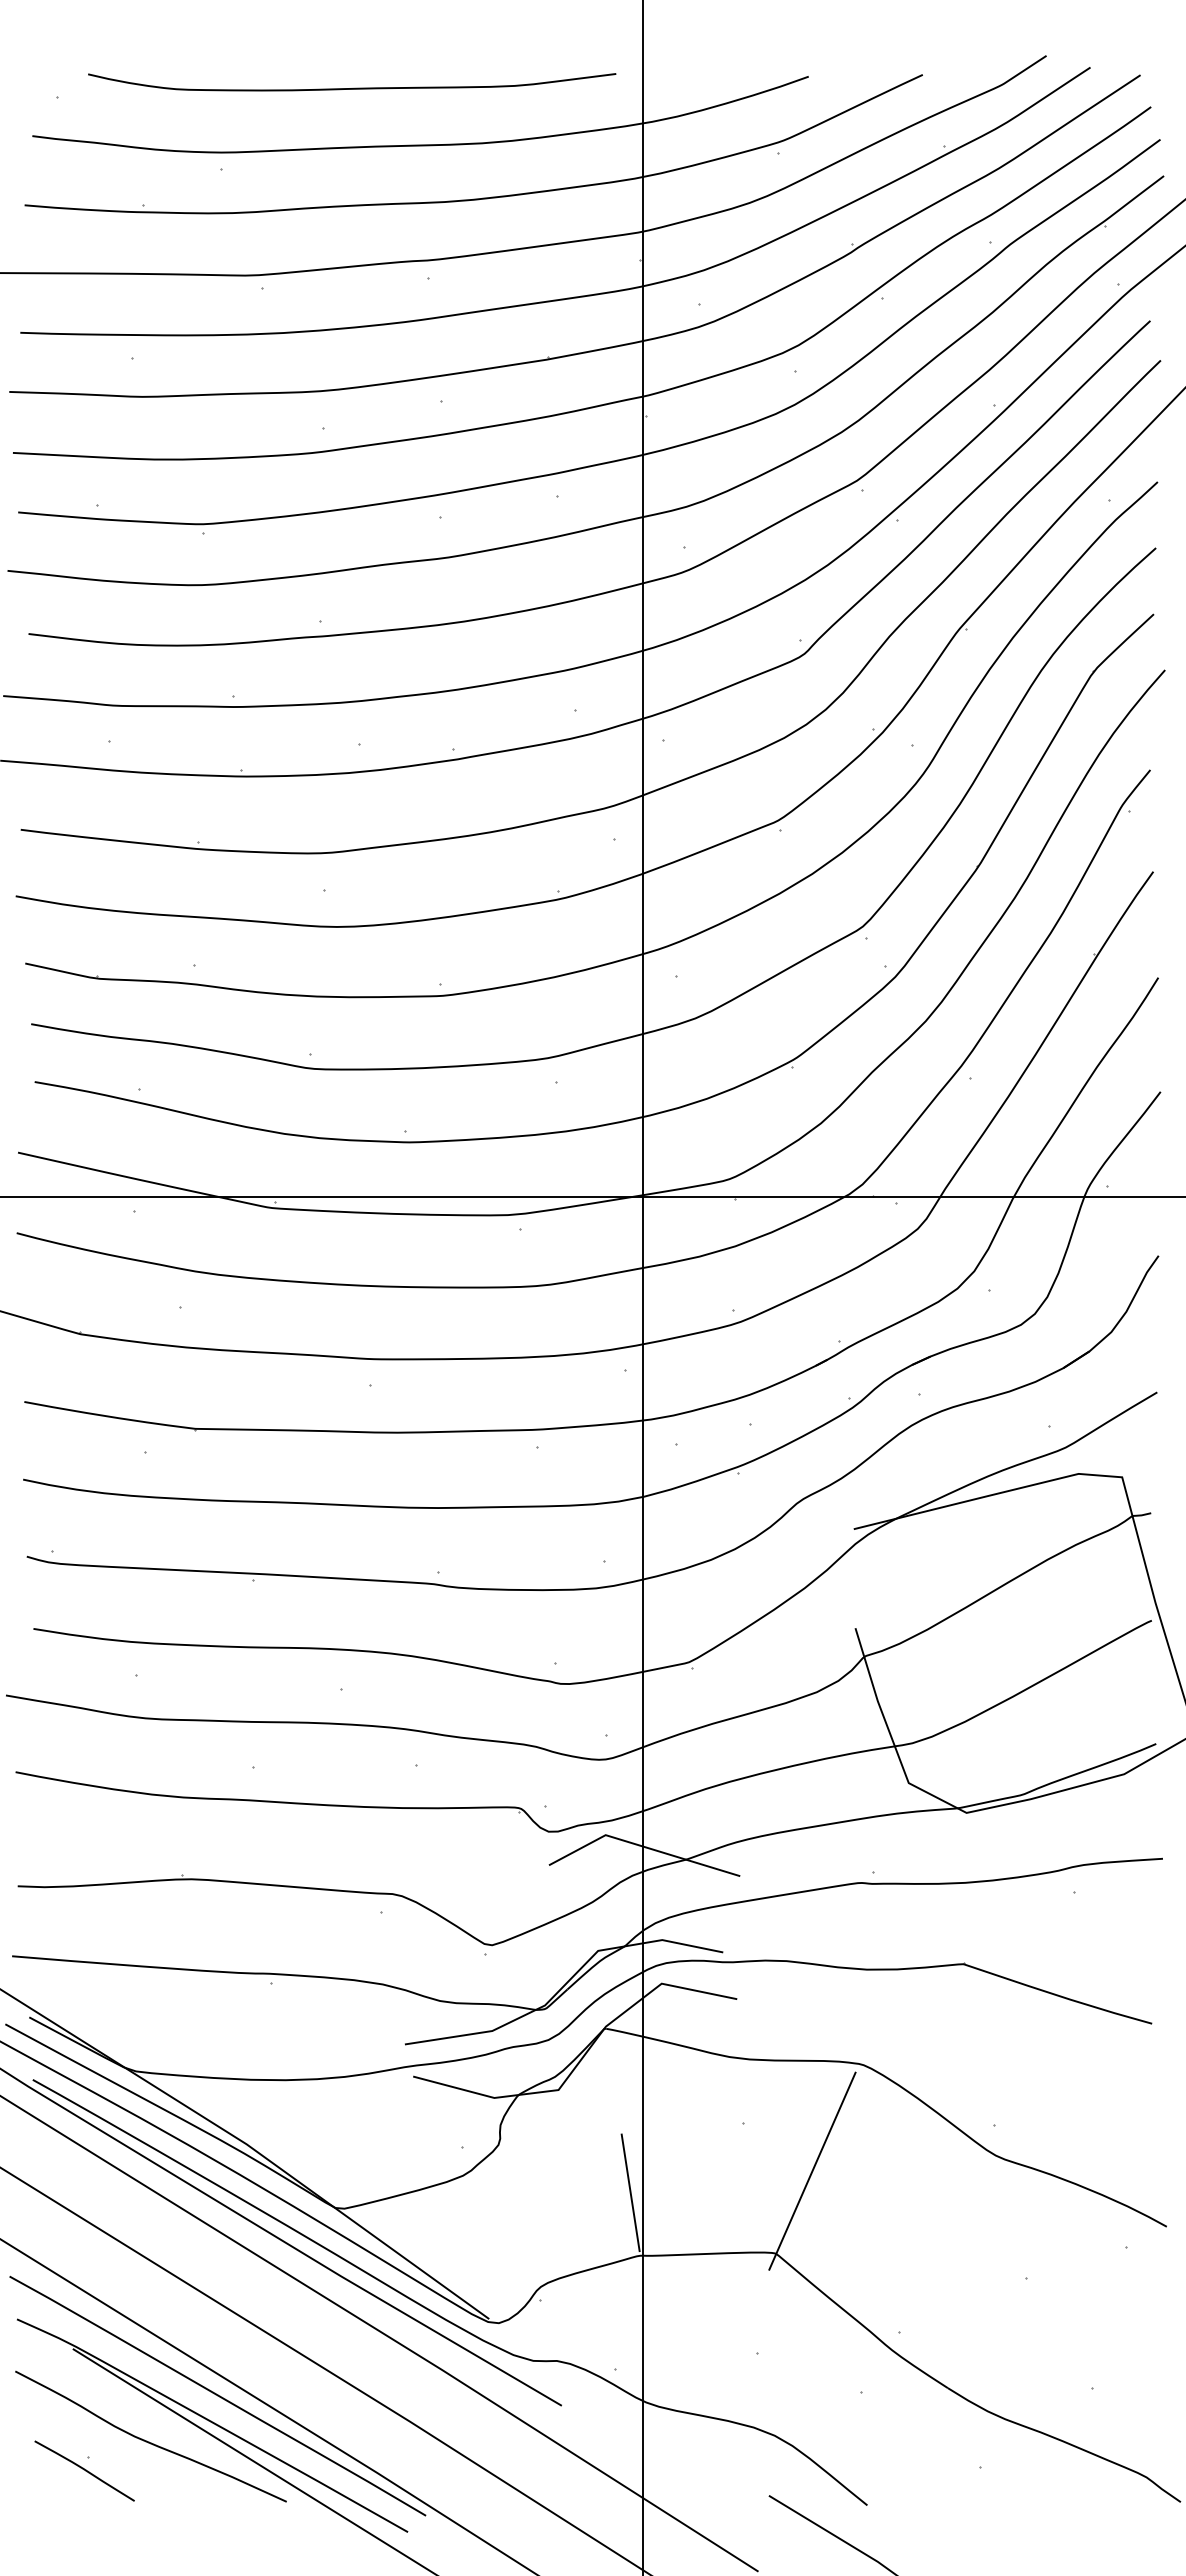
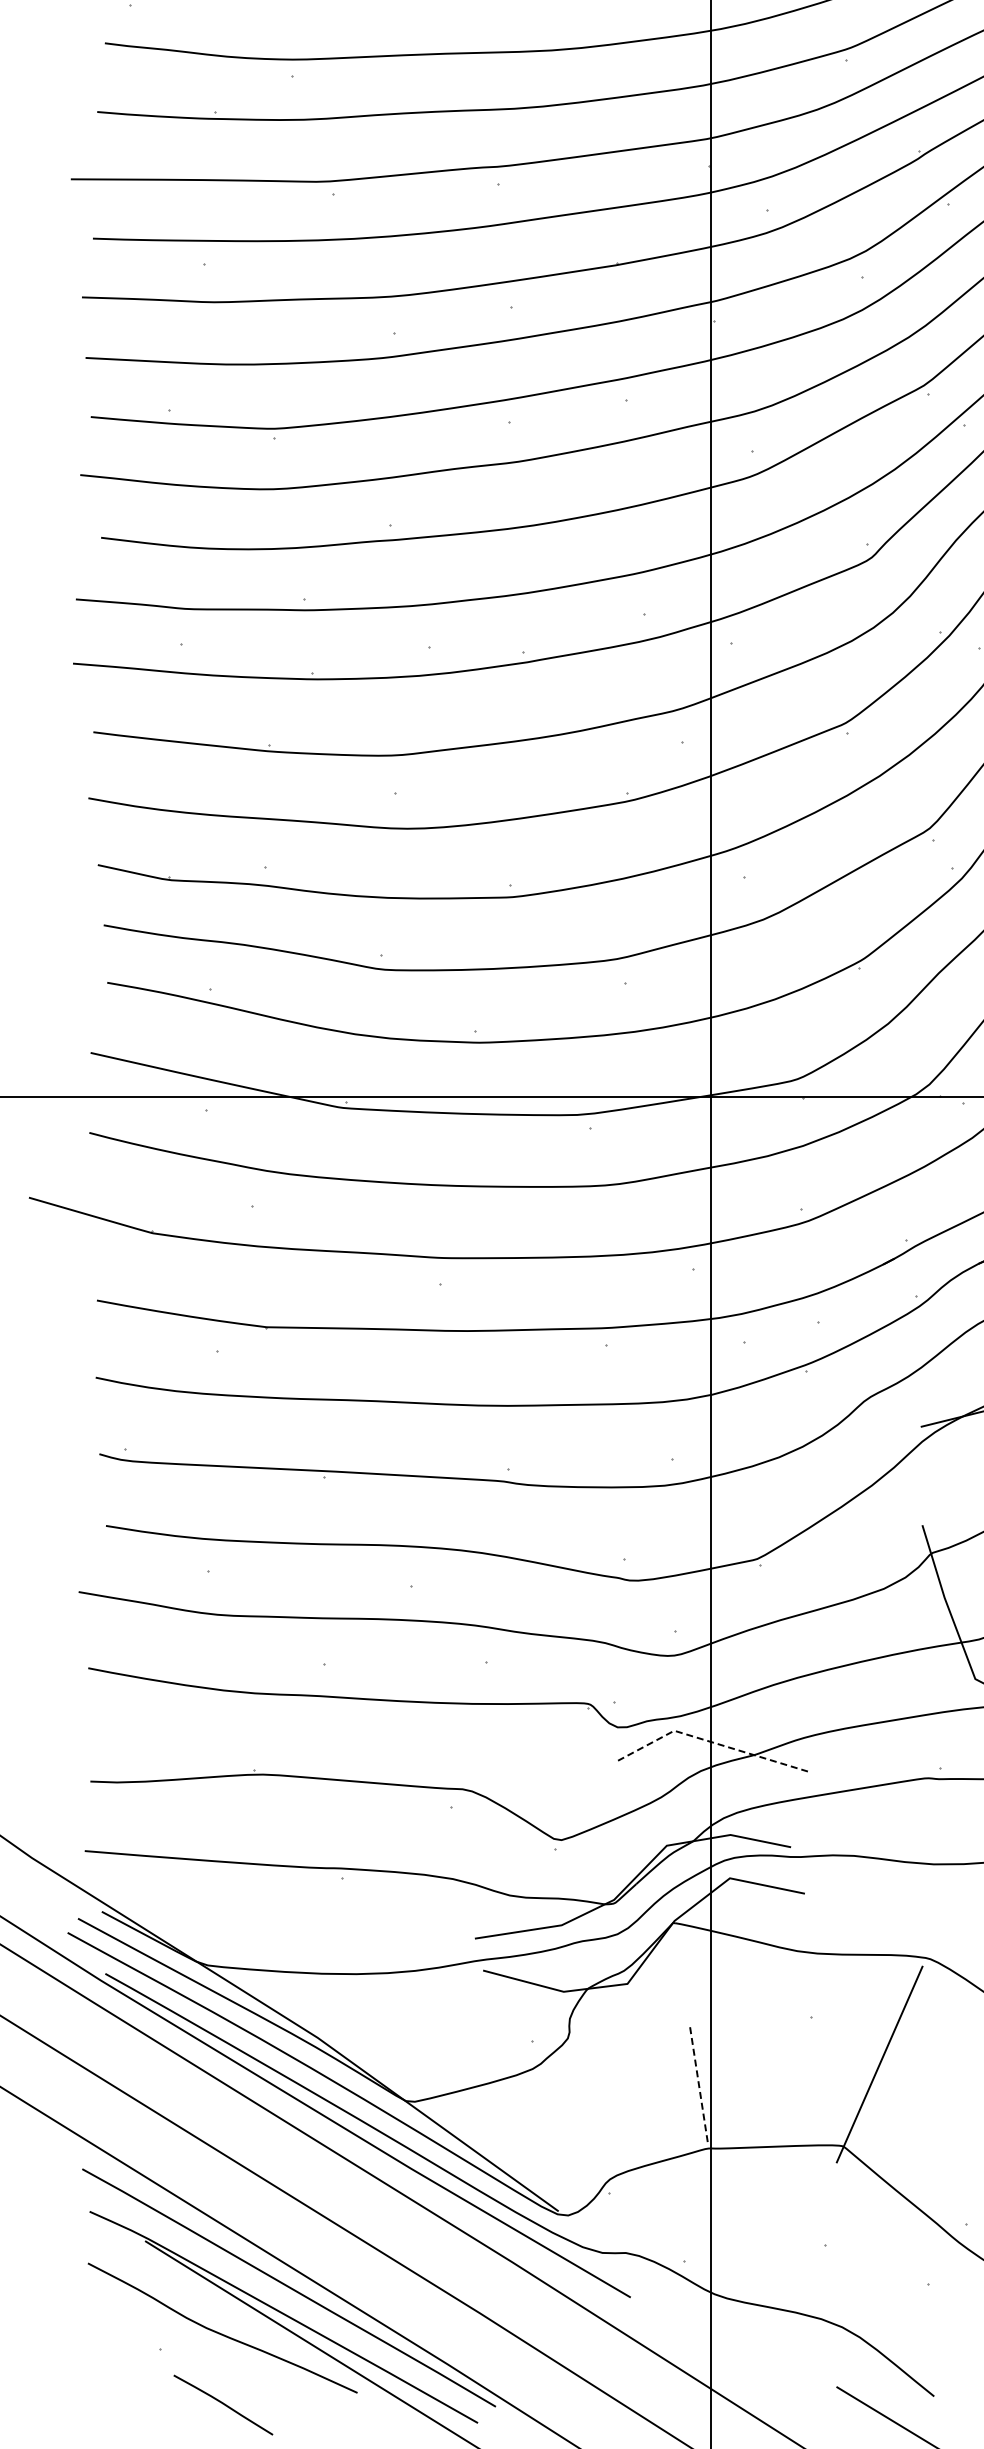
line: (641, 1845) -> (709, 1741), solid -> dashed
line: (630, 2192) -> (698, 2085), solid -> dashed
curve: (84, 2470) -> (223, 2404), moved

